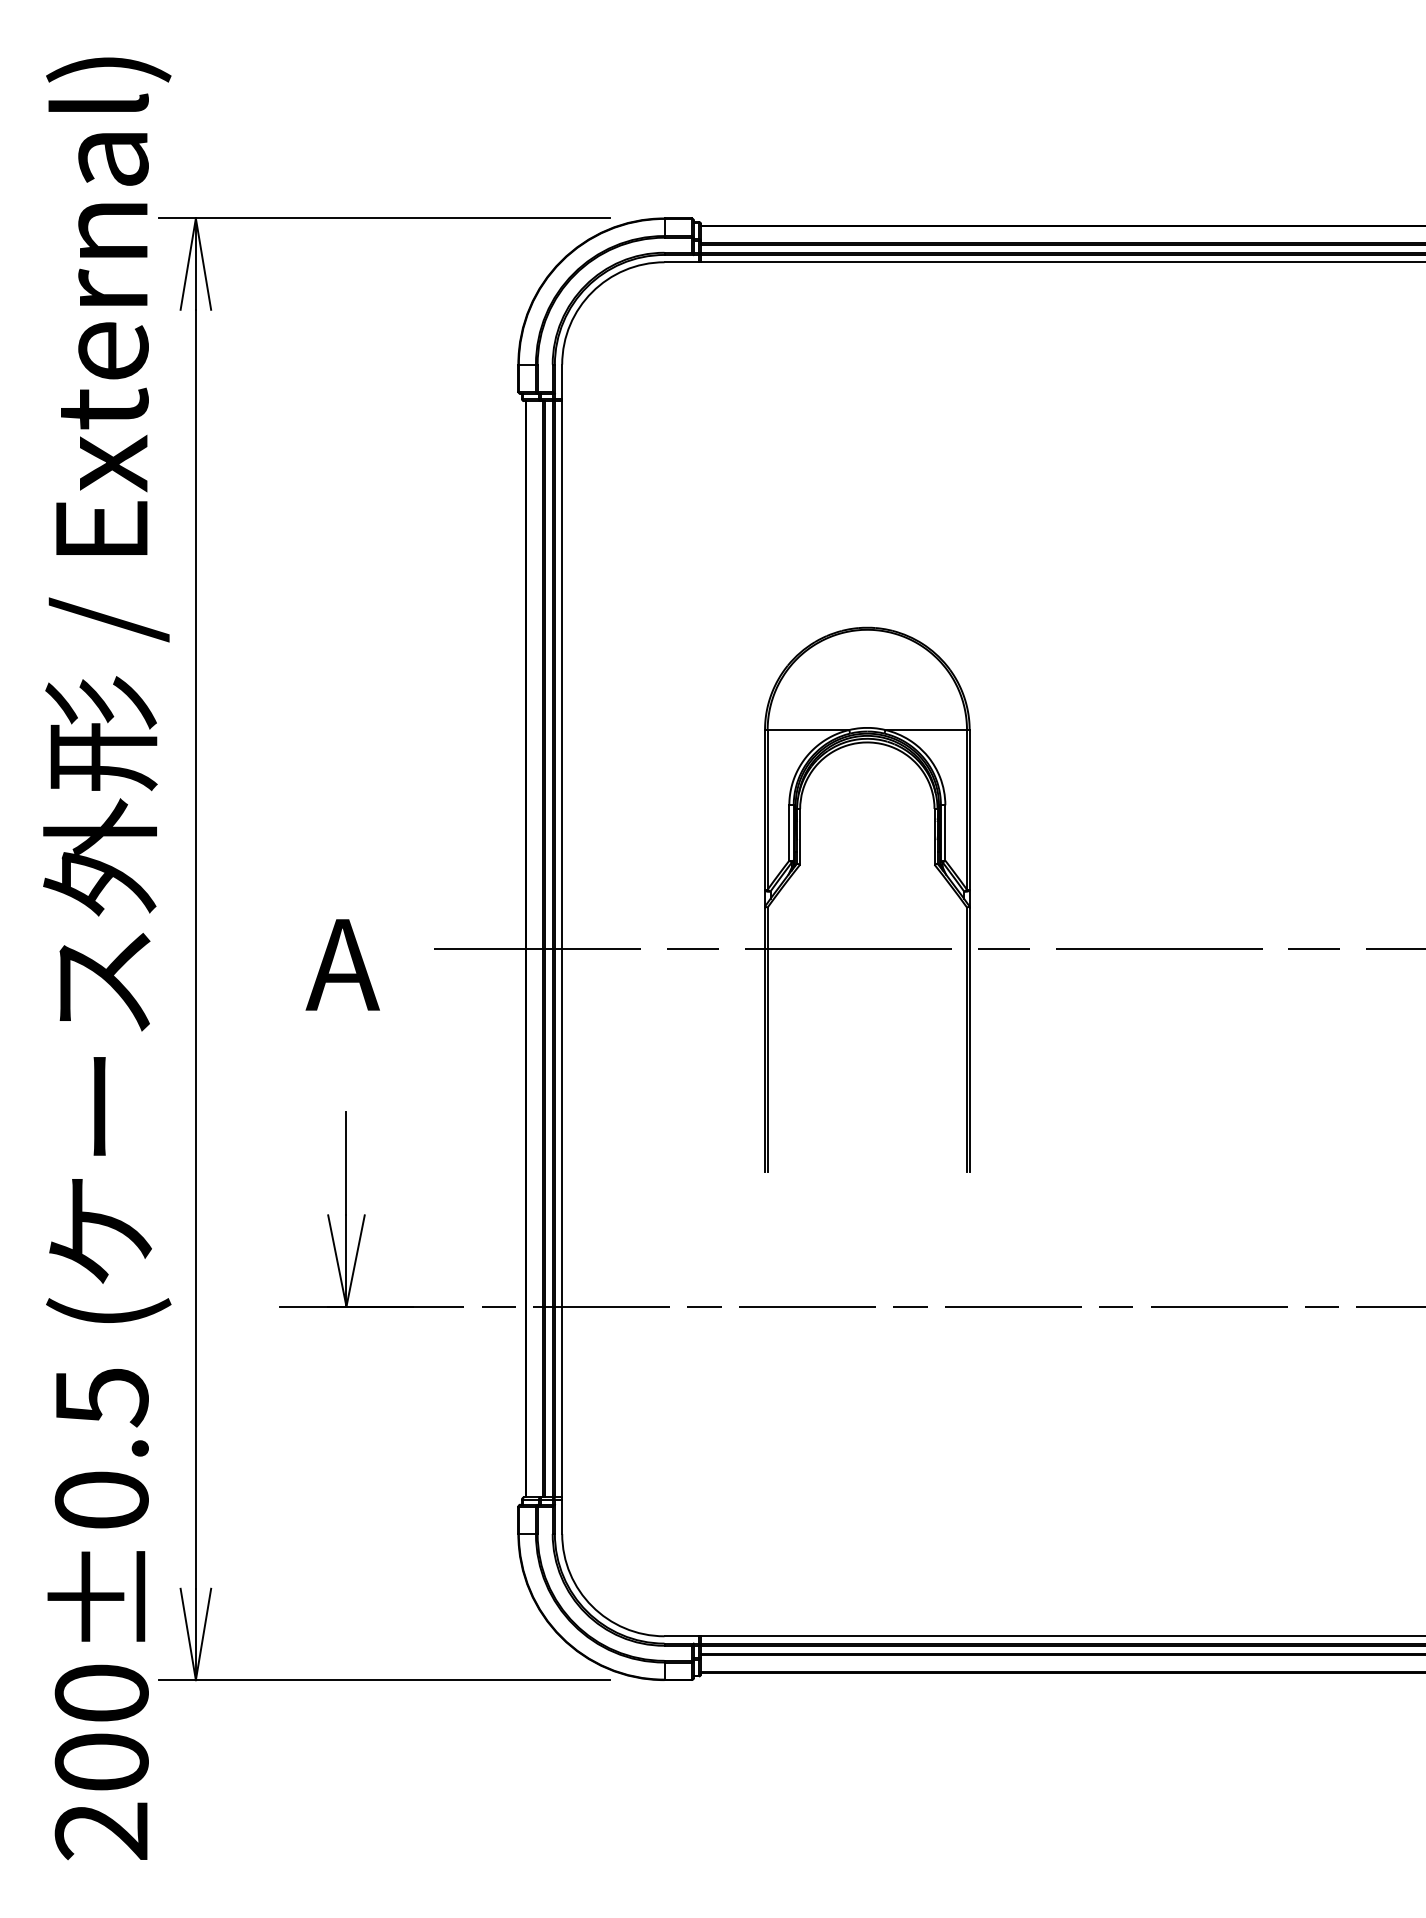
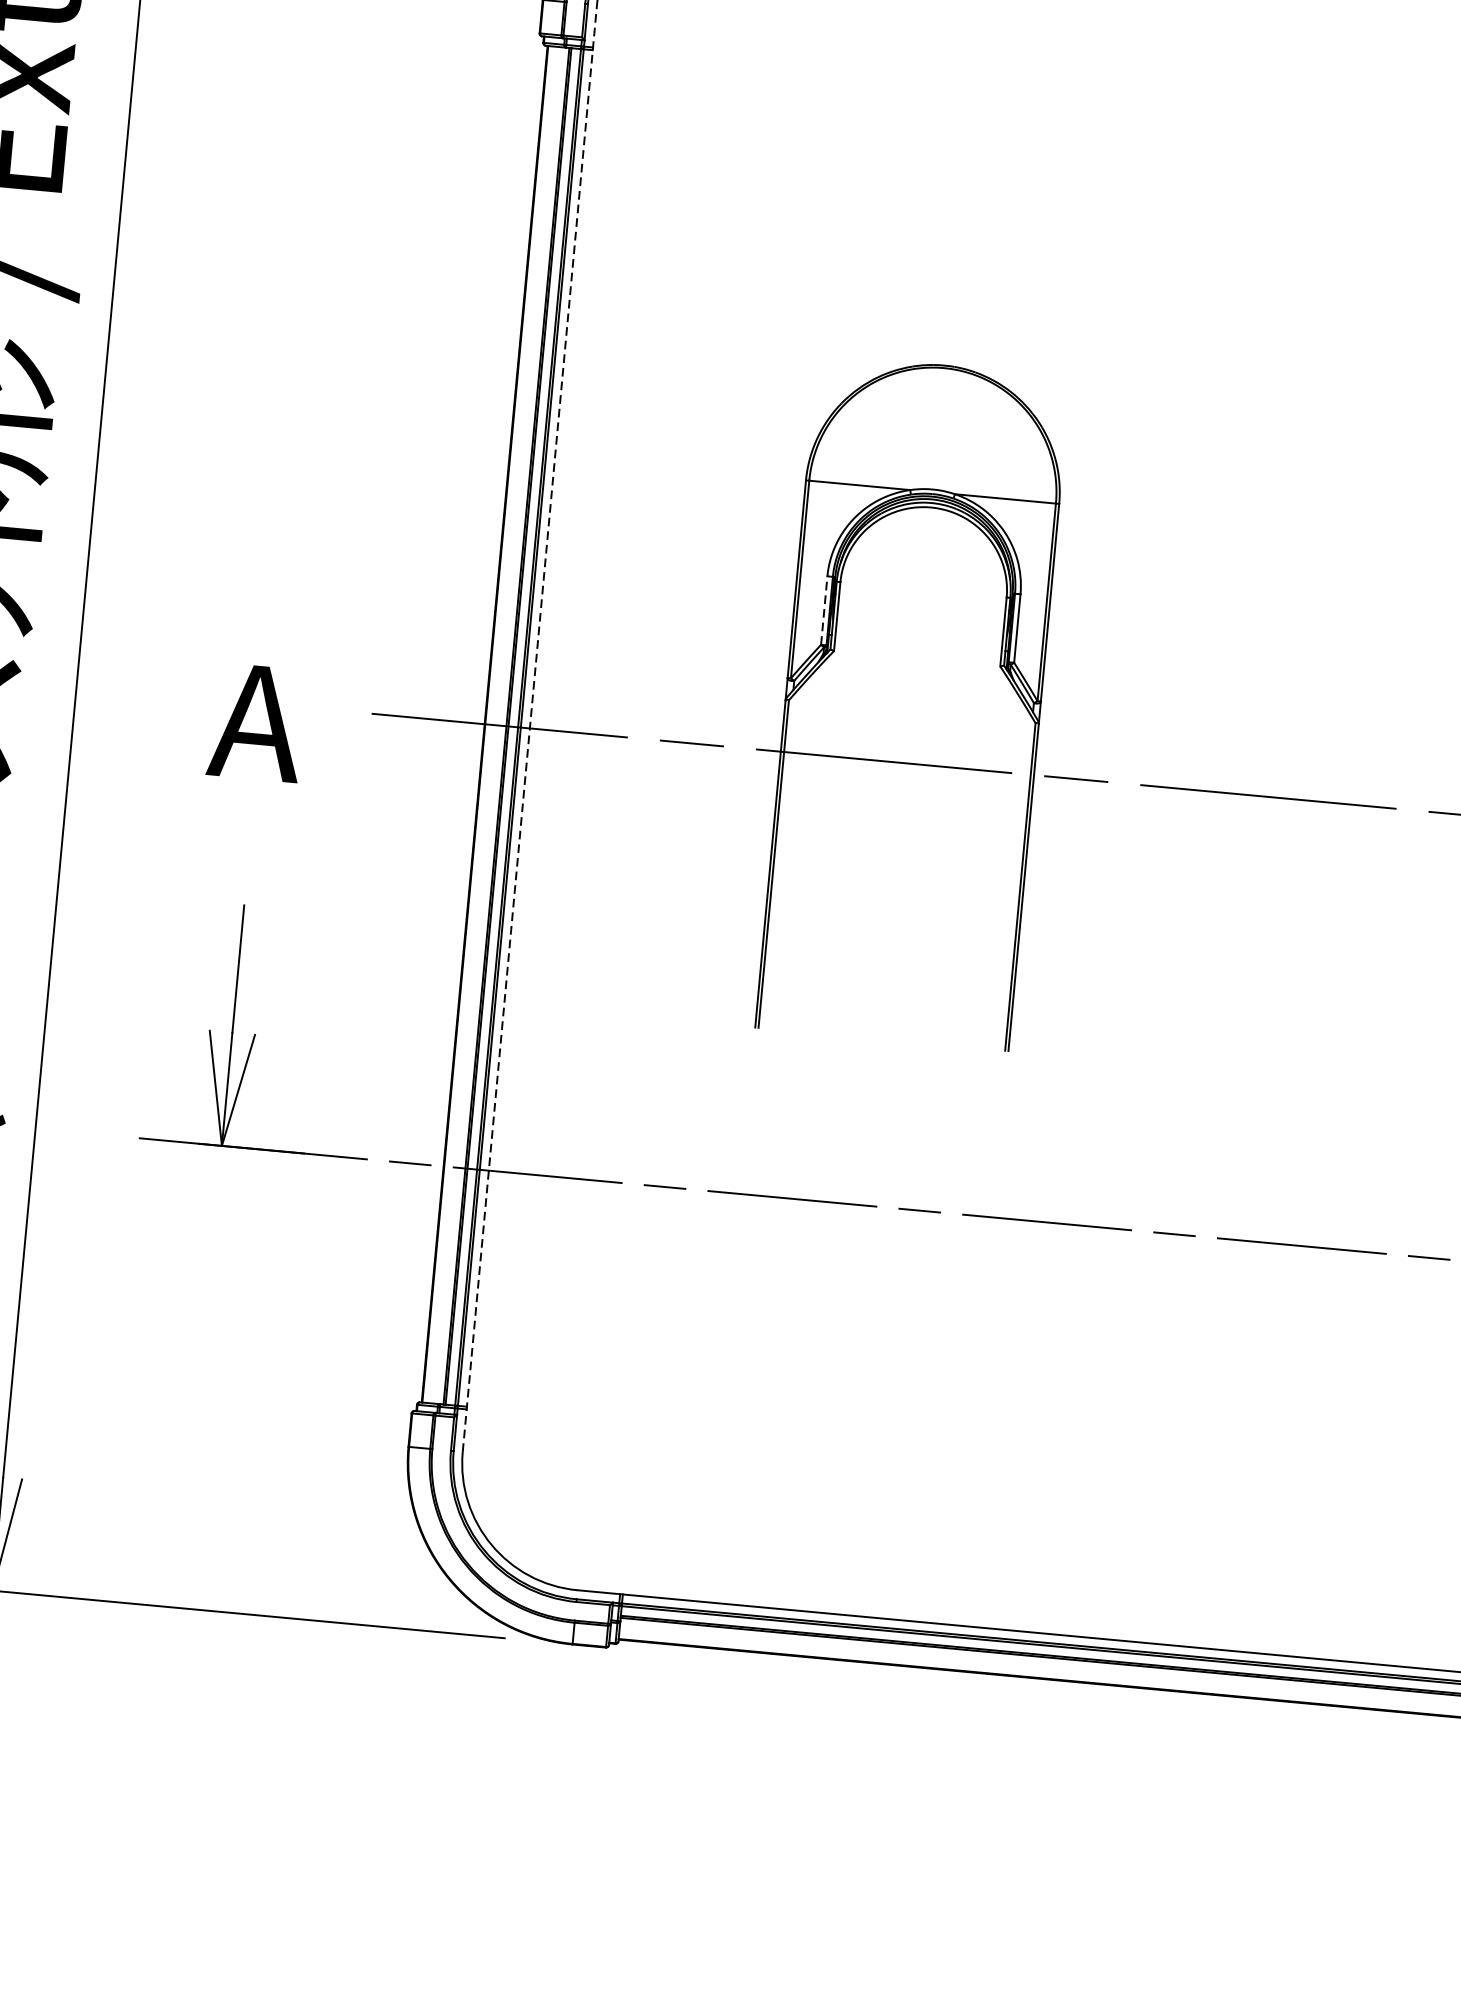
line: (789, 833) -> (824, 611), solid -> dashed
line: (562, 949) -> (530, 728), solid -> dashed

